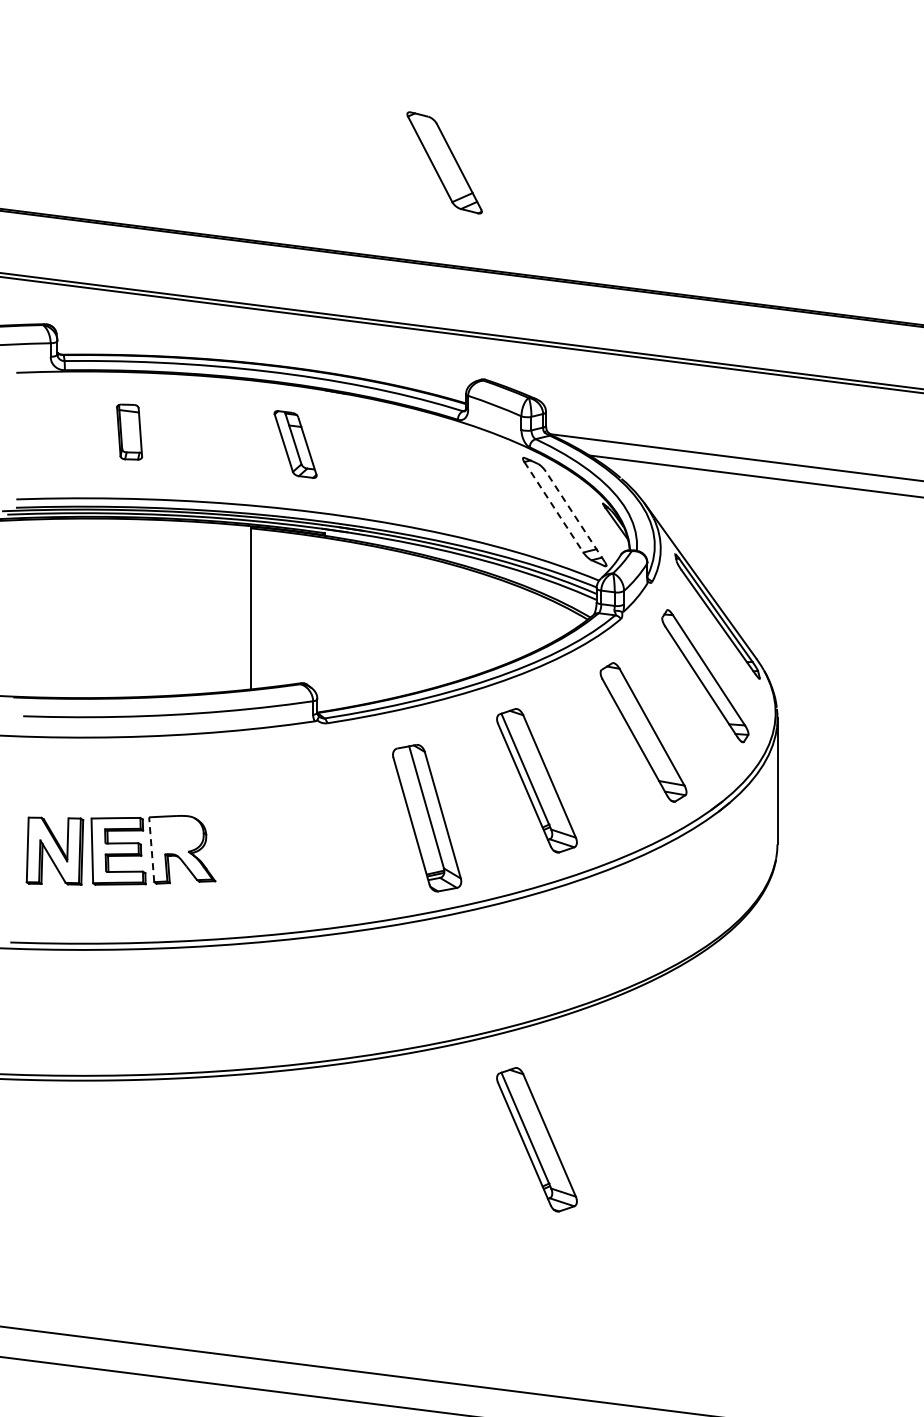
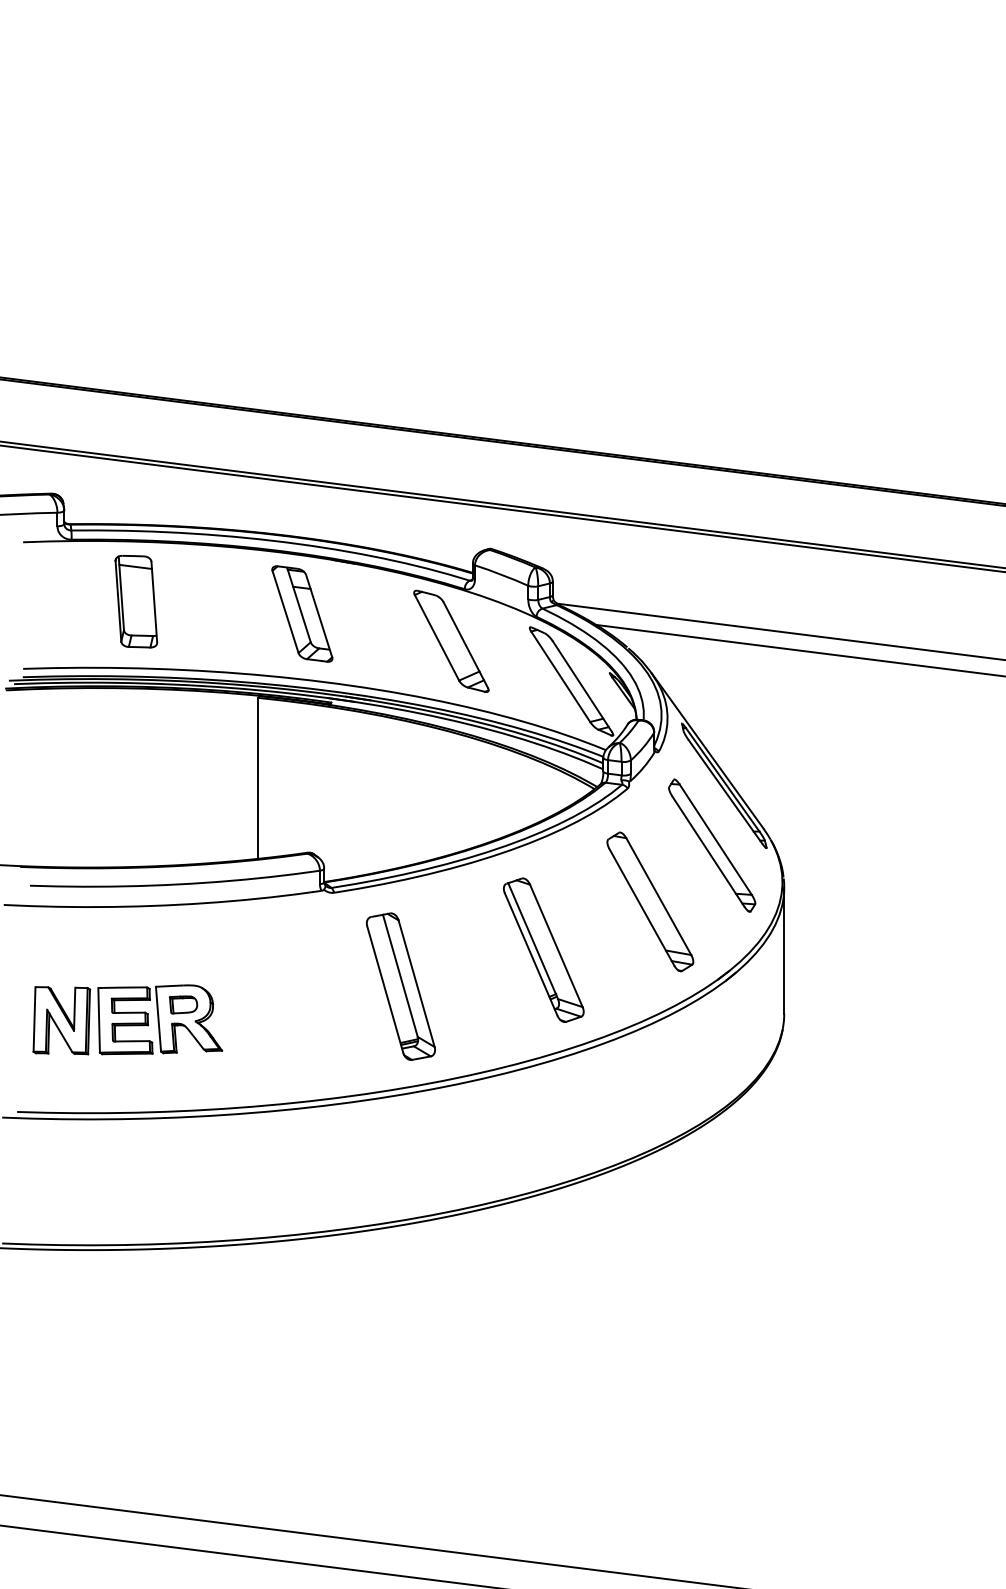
part: (444, 162) -> (451, 640), moved
part: (129, 432) -> (136, 601), size x1.67
part: (295, 444) -> (302, 613), size x1.43
line: (553, 508) -> (560, 677), dashed -> solid
line: (574, 516) -> (581, 685), dashed -> solid
part: (426, 818) -> (400, 986), moved
part: (176, 835) -> (183, 1004), added
line: (151, 849) -> (158, 1018), dashed -> solid
part: (536, 1139) -> (543, 1308), removed

